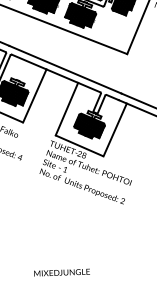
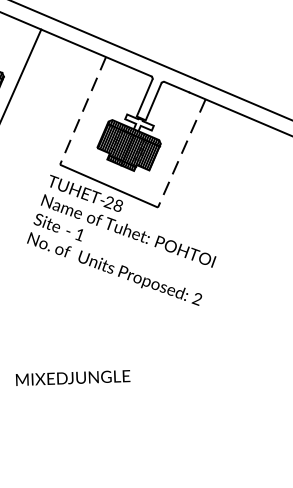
line: (66, 109) -> (82, 111), solid -> dashed
line: (115, 129) -> (182, 152), solid -> dashed
text: (61, 272) -> (71, 377), moved

